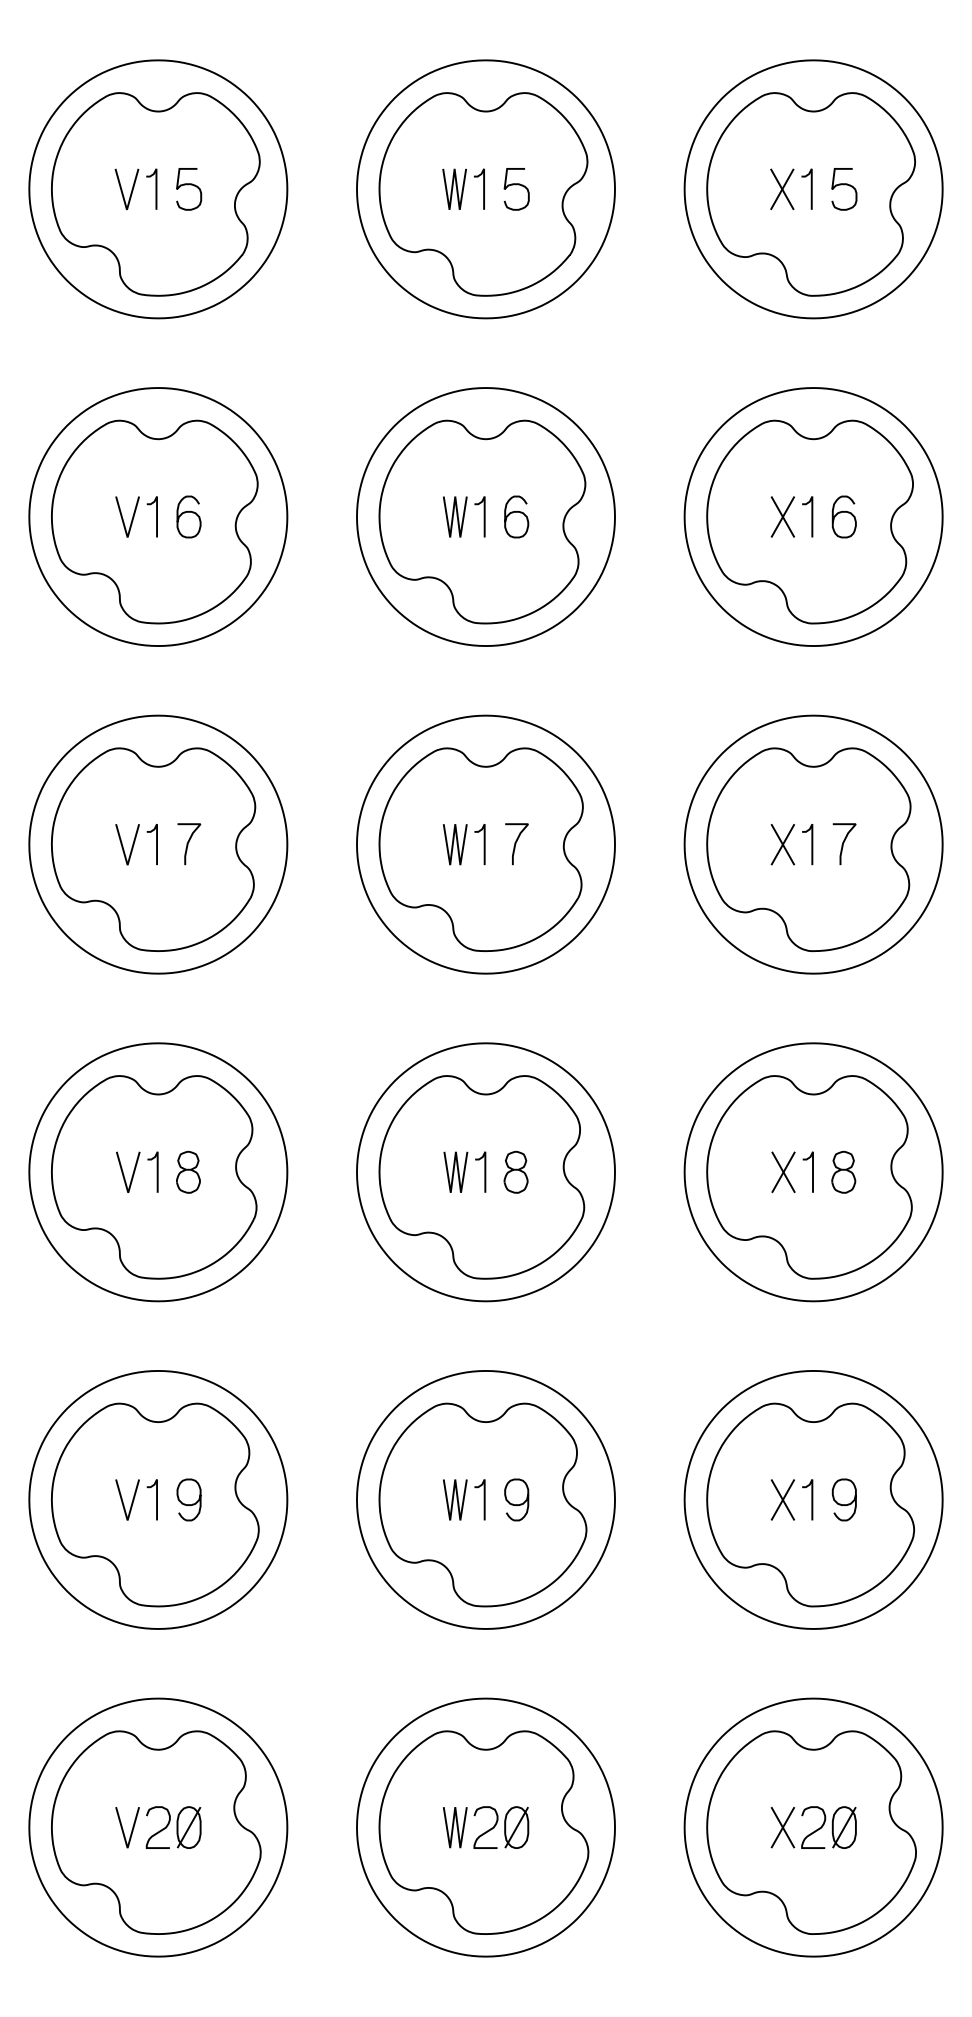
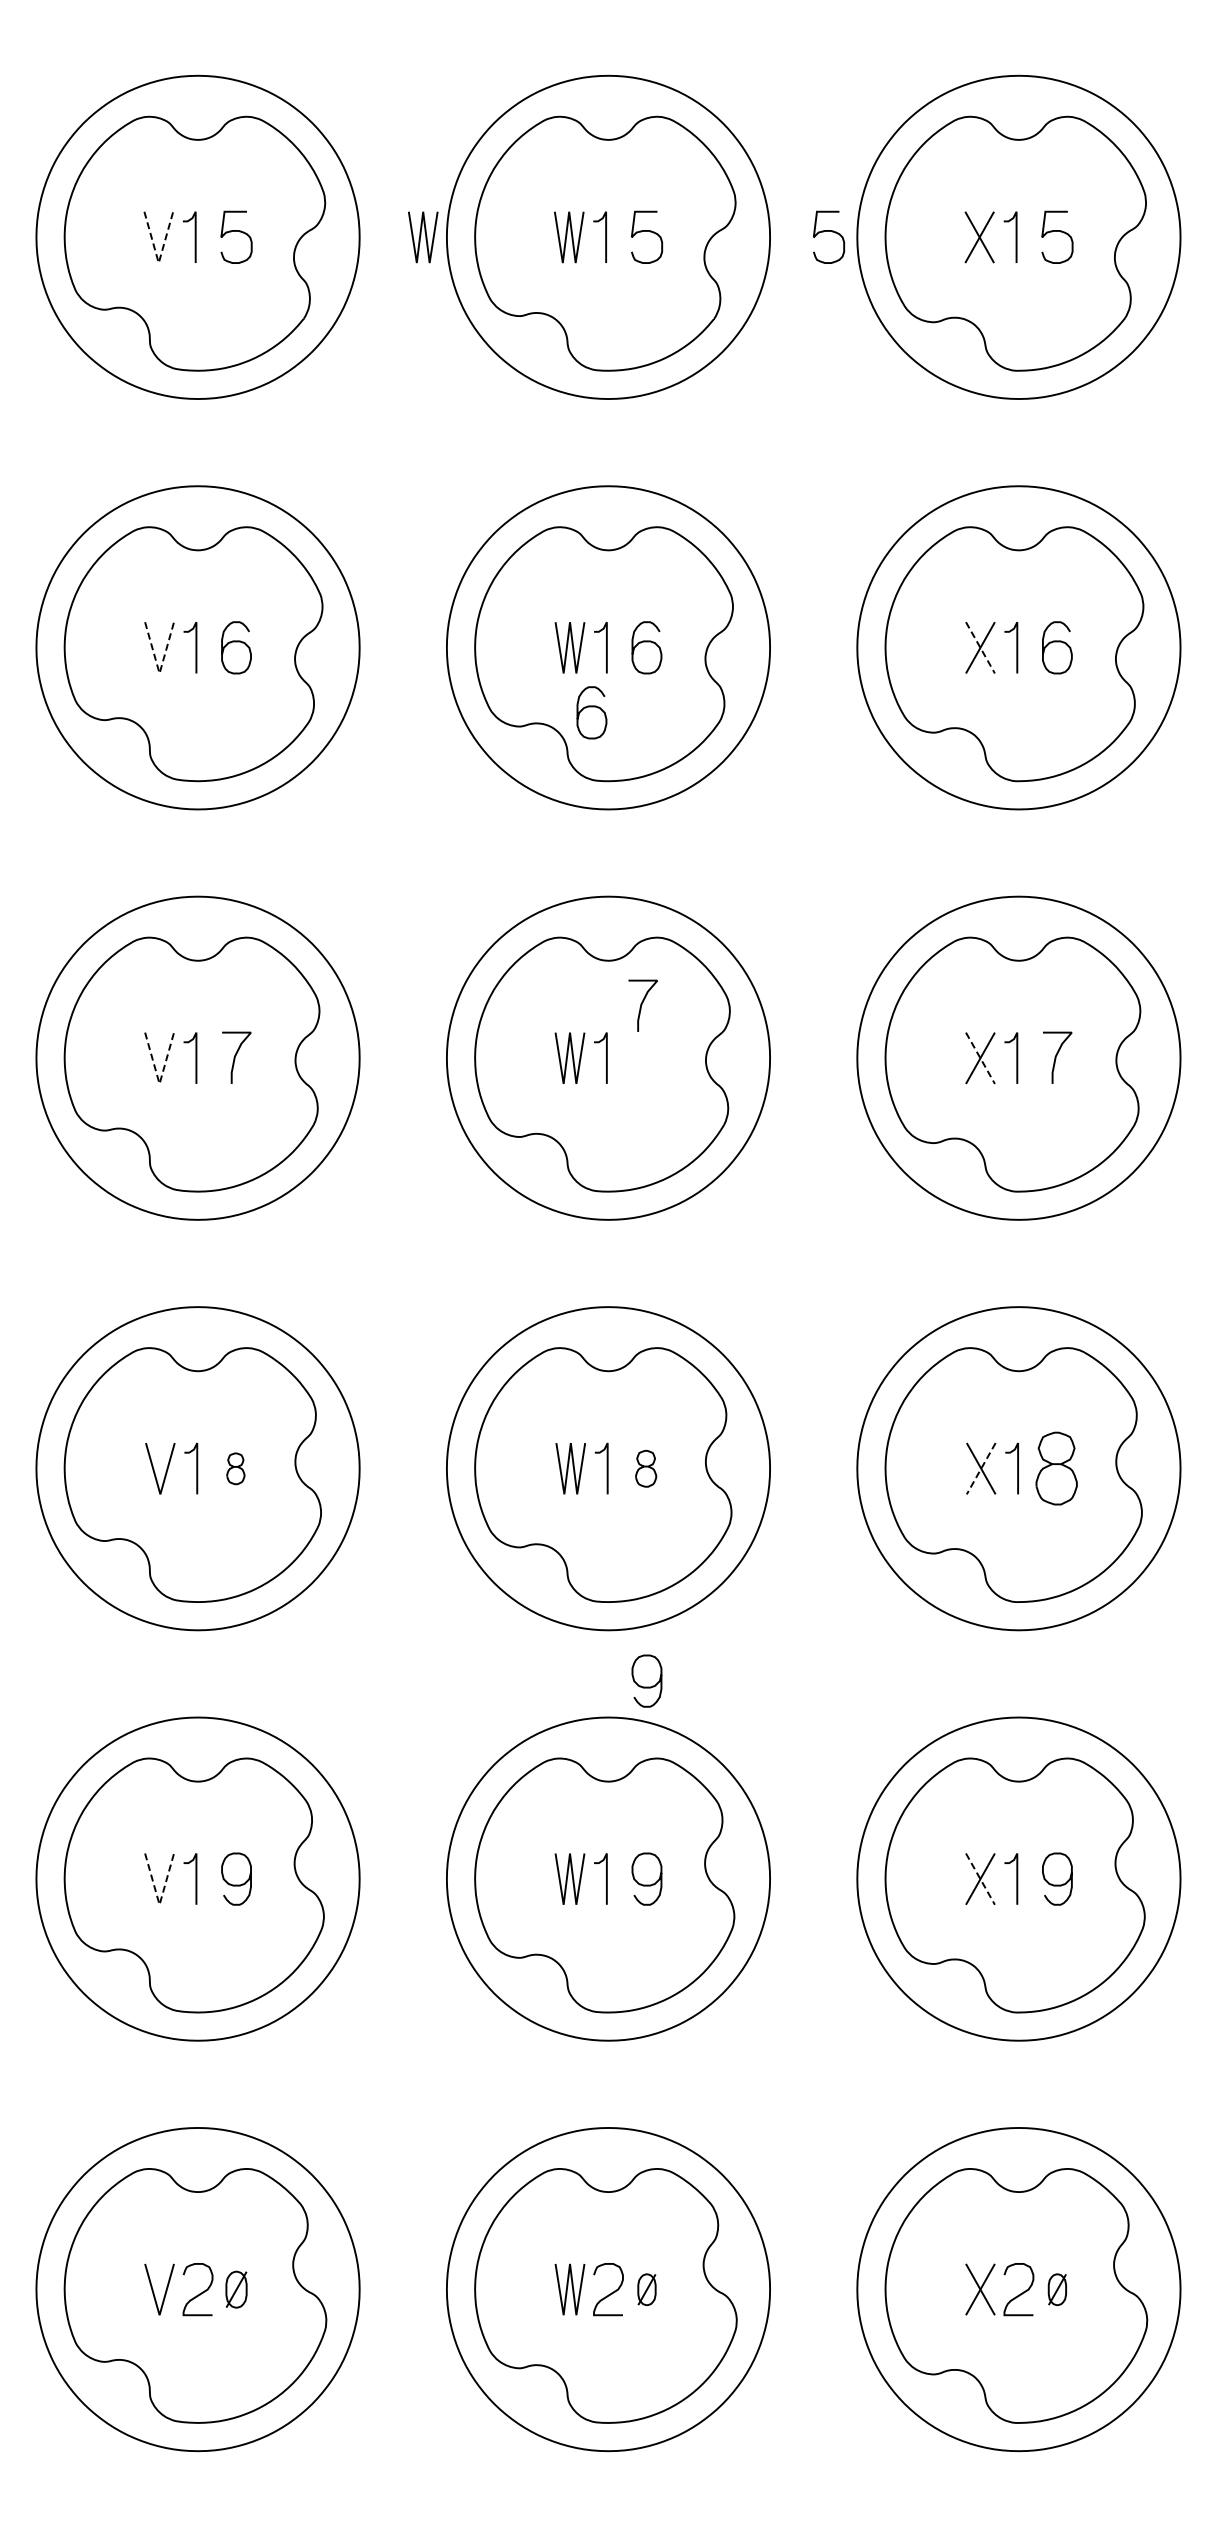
curve: (662, 184) -> (829, 231), added
line: (339, 189) -> (425, 237), added
line: (126, 210) -> (158, 263), solid -> dashed
line: (782, 517) -> (980, 648), solid -> dashed
line: (127, 537) -> (159, 673), solid -> dashed
curve: (472, 564) -> (591, 707), added
curve: (516, 844) -> (642, 1005), moved
line: (782, 844) -> (980, 1058), solid -> dashed
line: (127, 864) -> (159, 1083), solid -> dashed
part: (188, 1172) -> (235, 1468), size x0.6
part: (515, 1172) -> (645, 1468), size x0.7
line: (782, 1172) -> (980, 1469), solid -> dashed
part: (843, 1172) -> (1056, 1468), size x1.4
curve: (516, 1346) -> (646, 1686), added
line: (782, 1500) -> (980, 1879), solid -> dashed
line: (127, 1520) -> (159, 1904), solid -> dashed
part: (189, 1827) -> (236, 2289), size x0.7
part: (516, 1827) -> (646, 2289), size x0.6
part: (844, 1827) -> (1057, 2289), size x0.6

